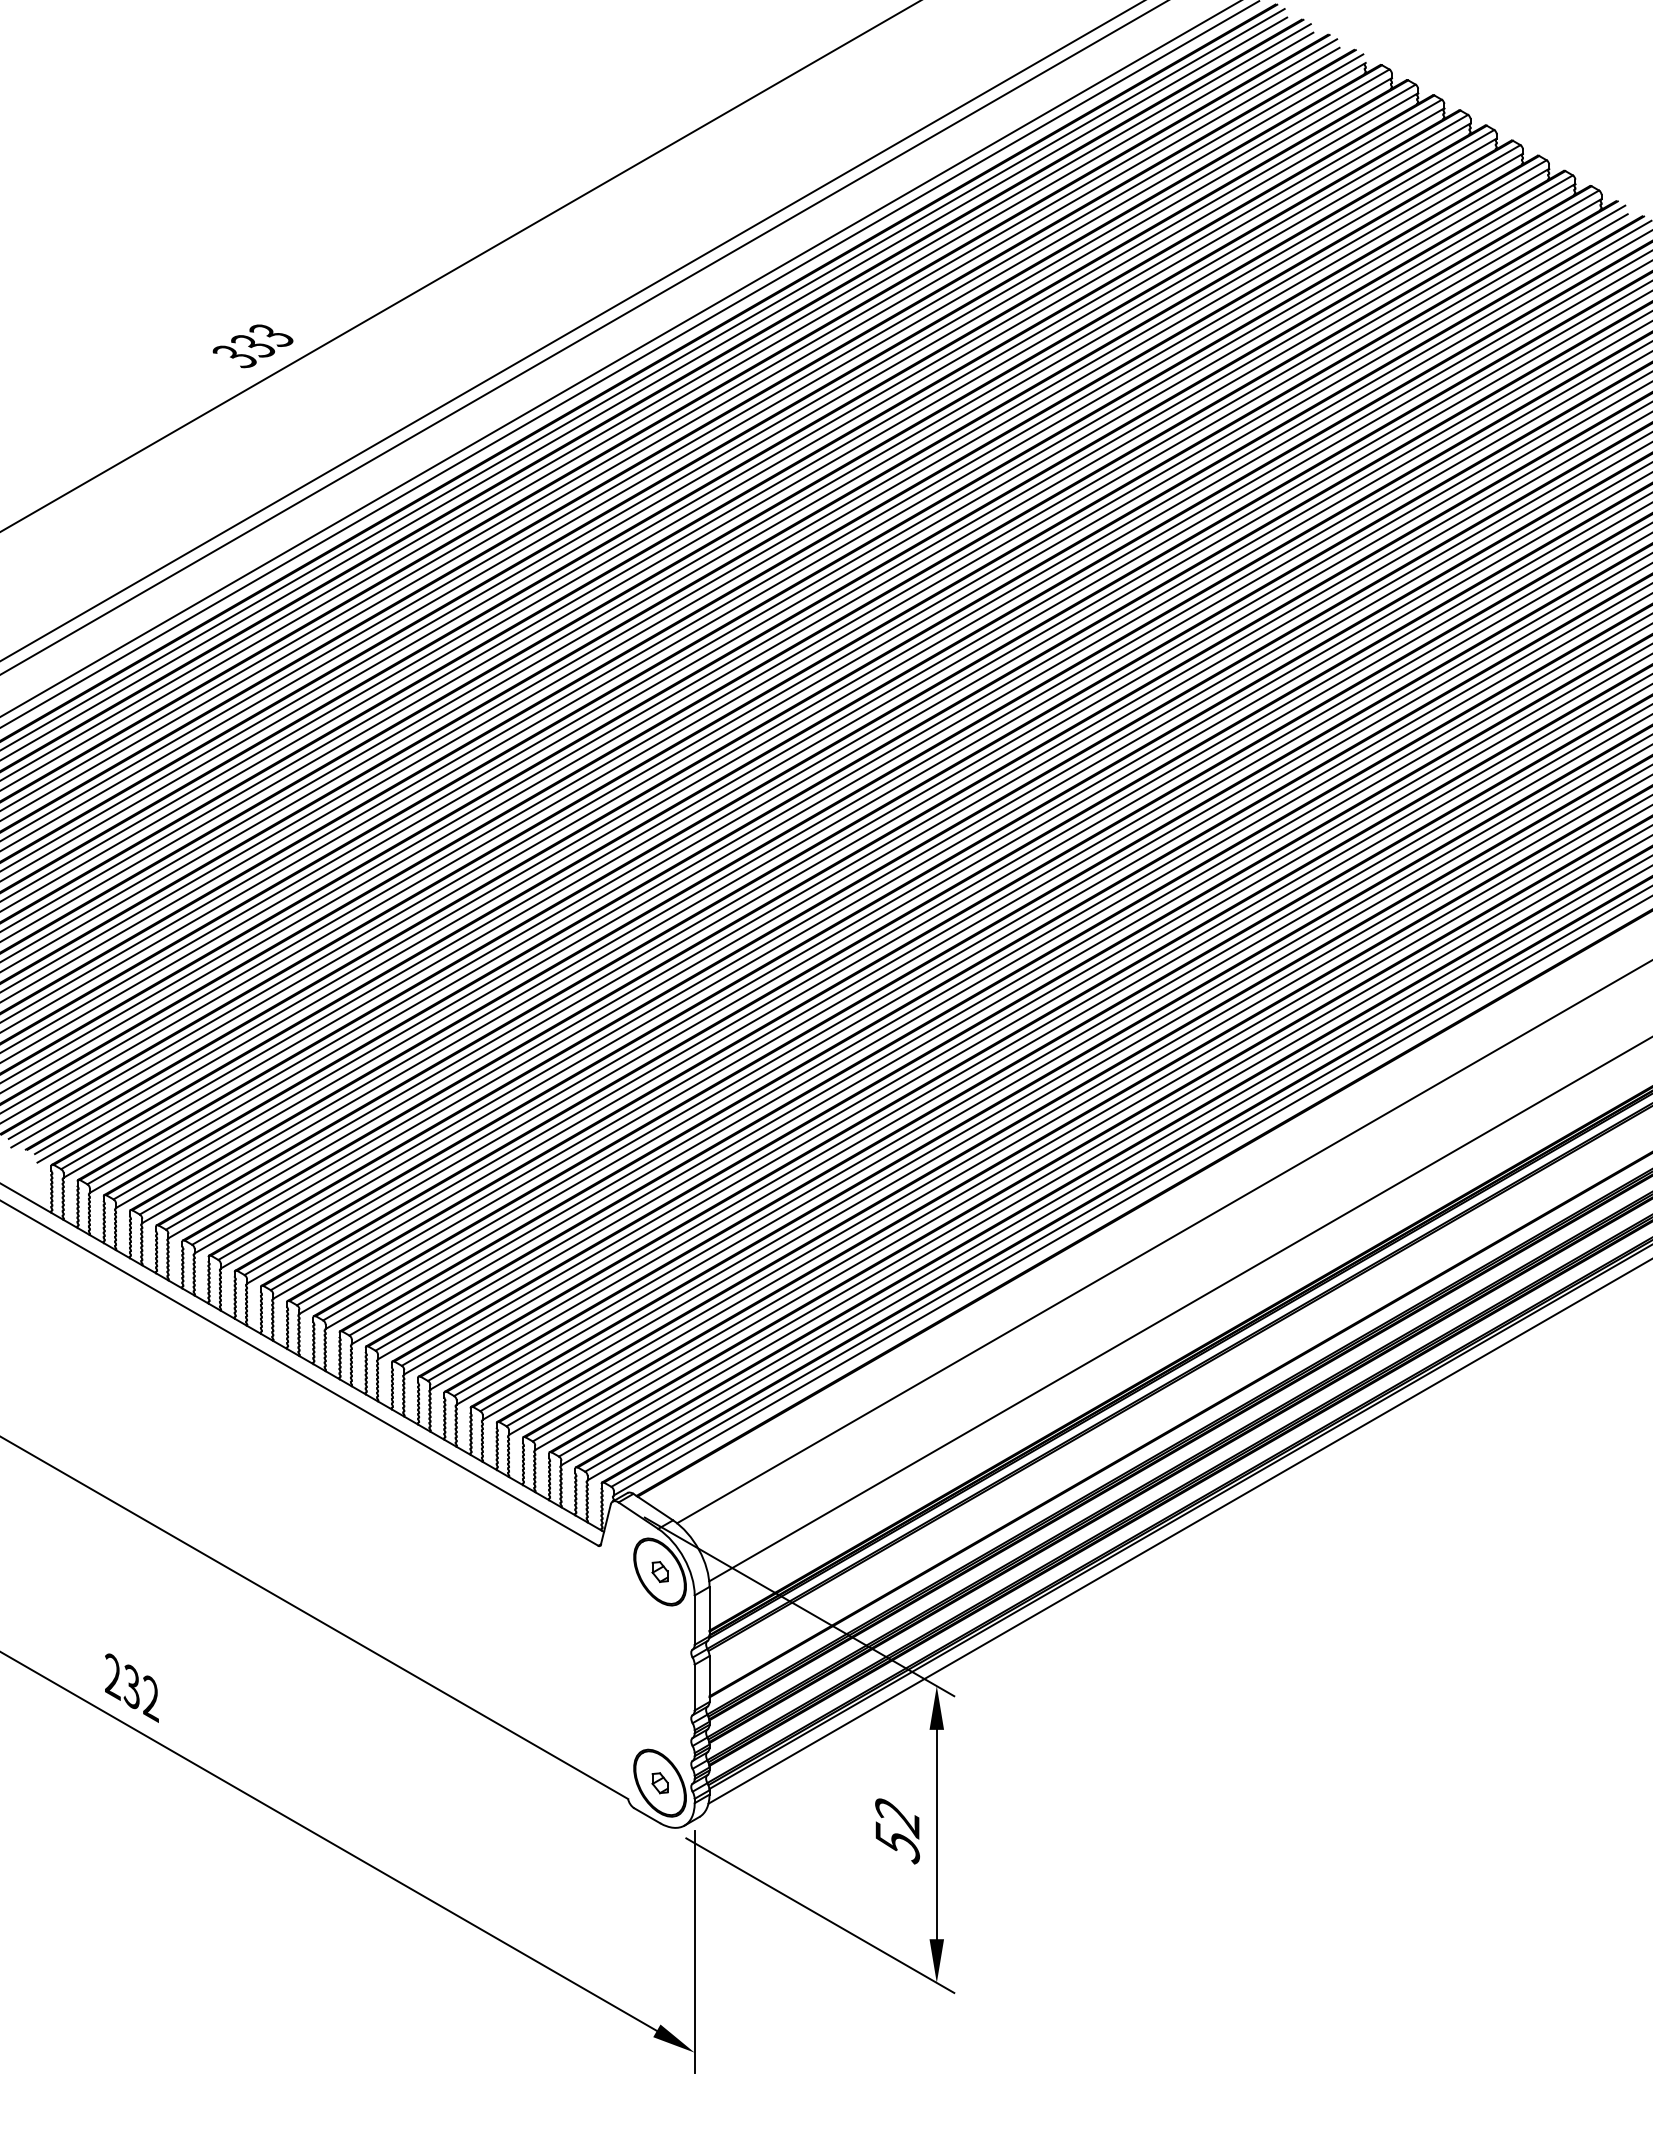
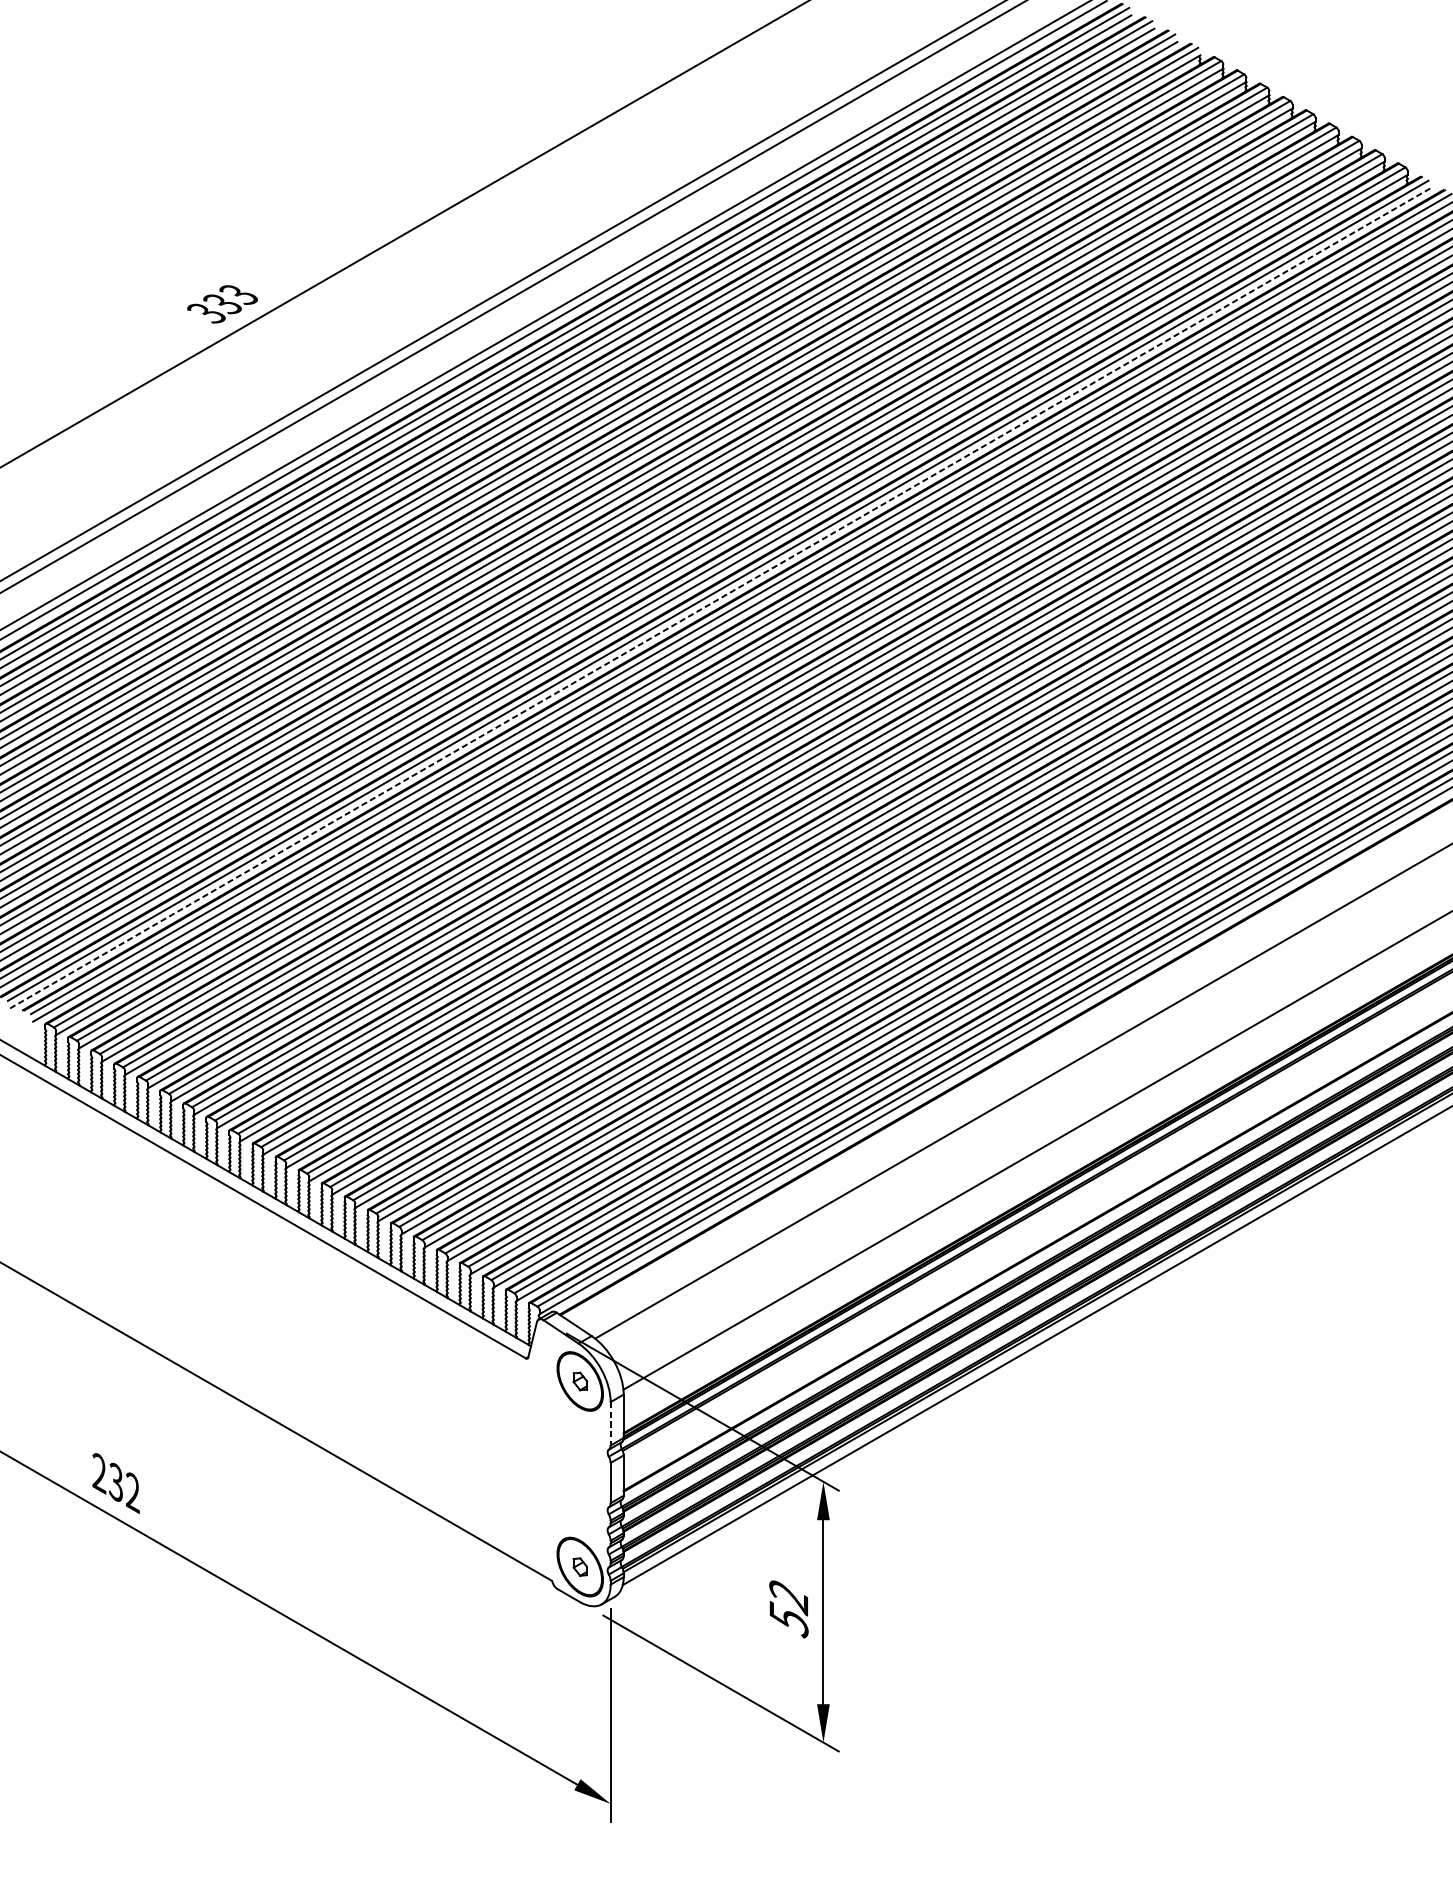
line: (819, 680) -> (720, 598), solid -> dashed
line: (694, 1620) -> (610, 1424), solid -> dashed

